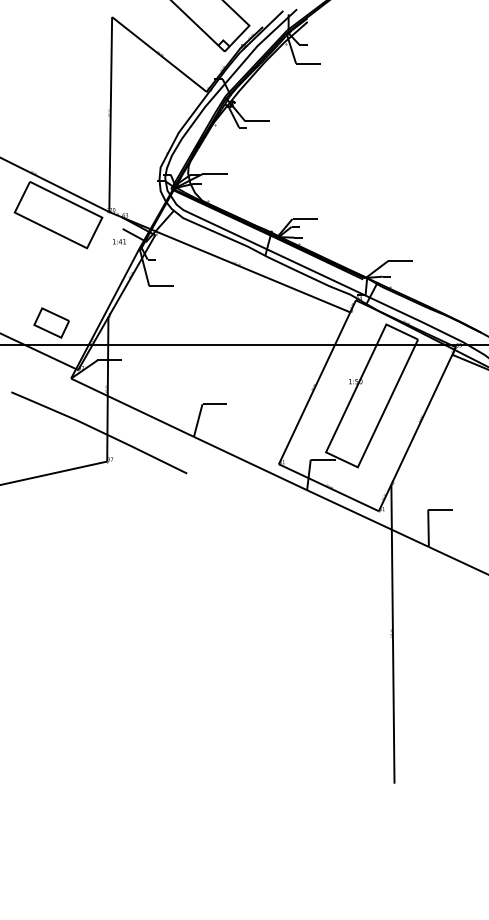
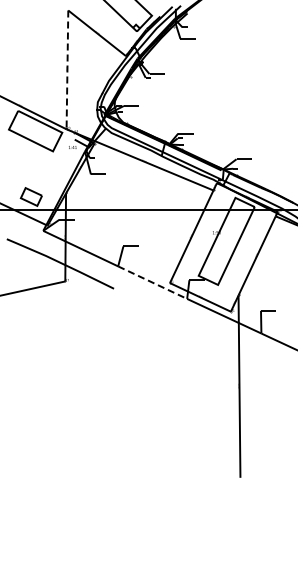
line: (110, 113) -> (67, 69), solid -> dashed
line: (251, 463) -> (153, 282), solid -> dashed

